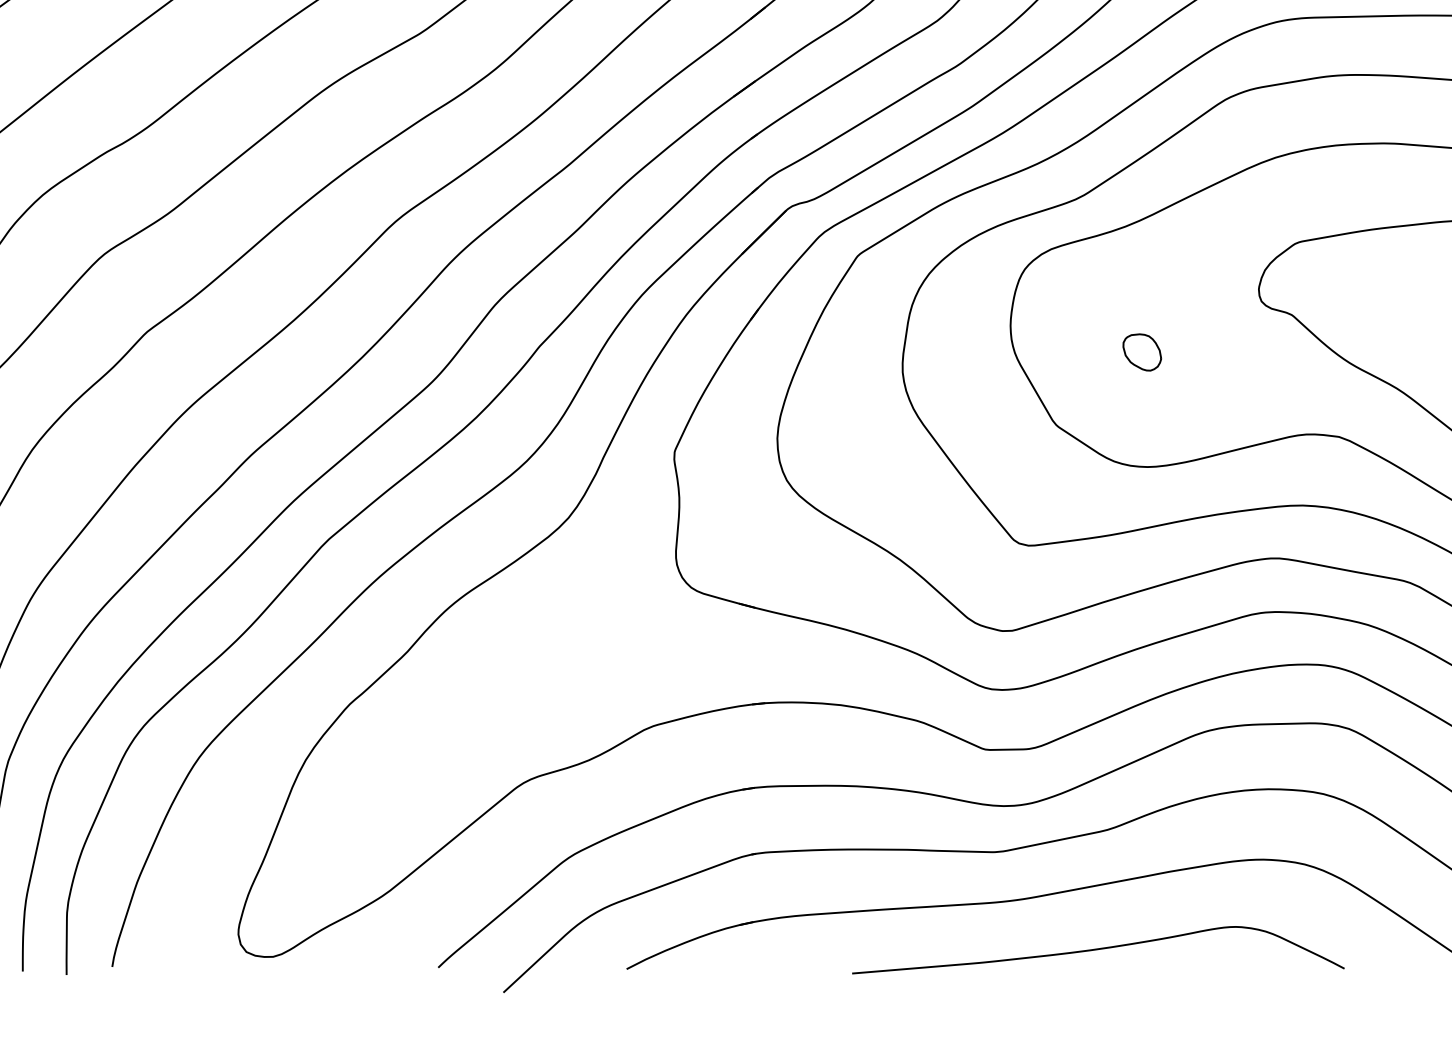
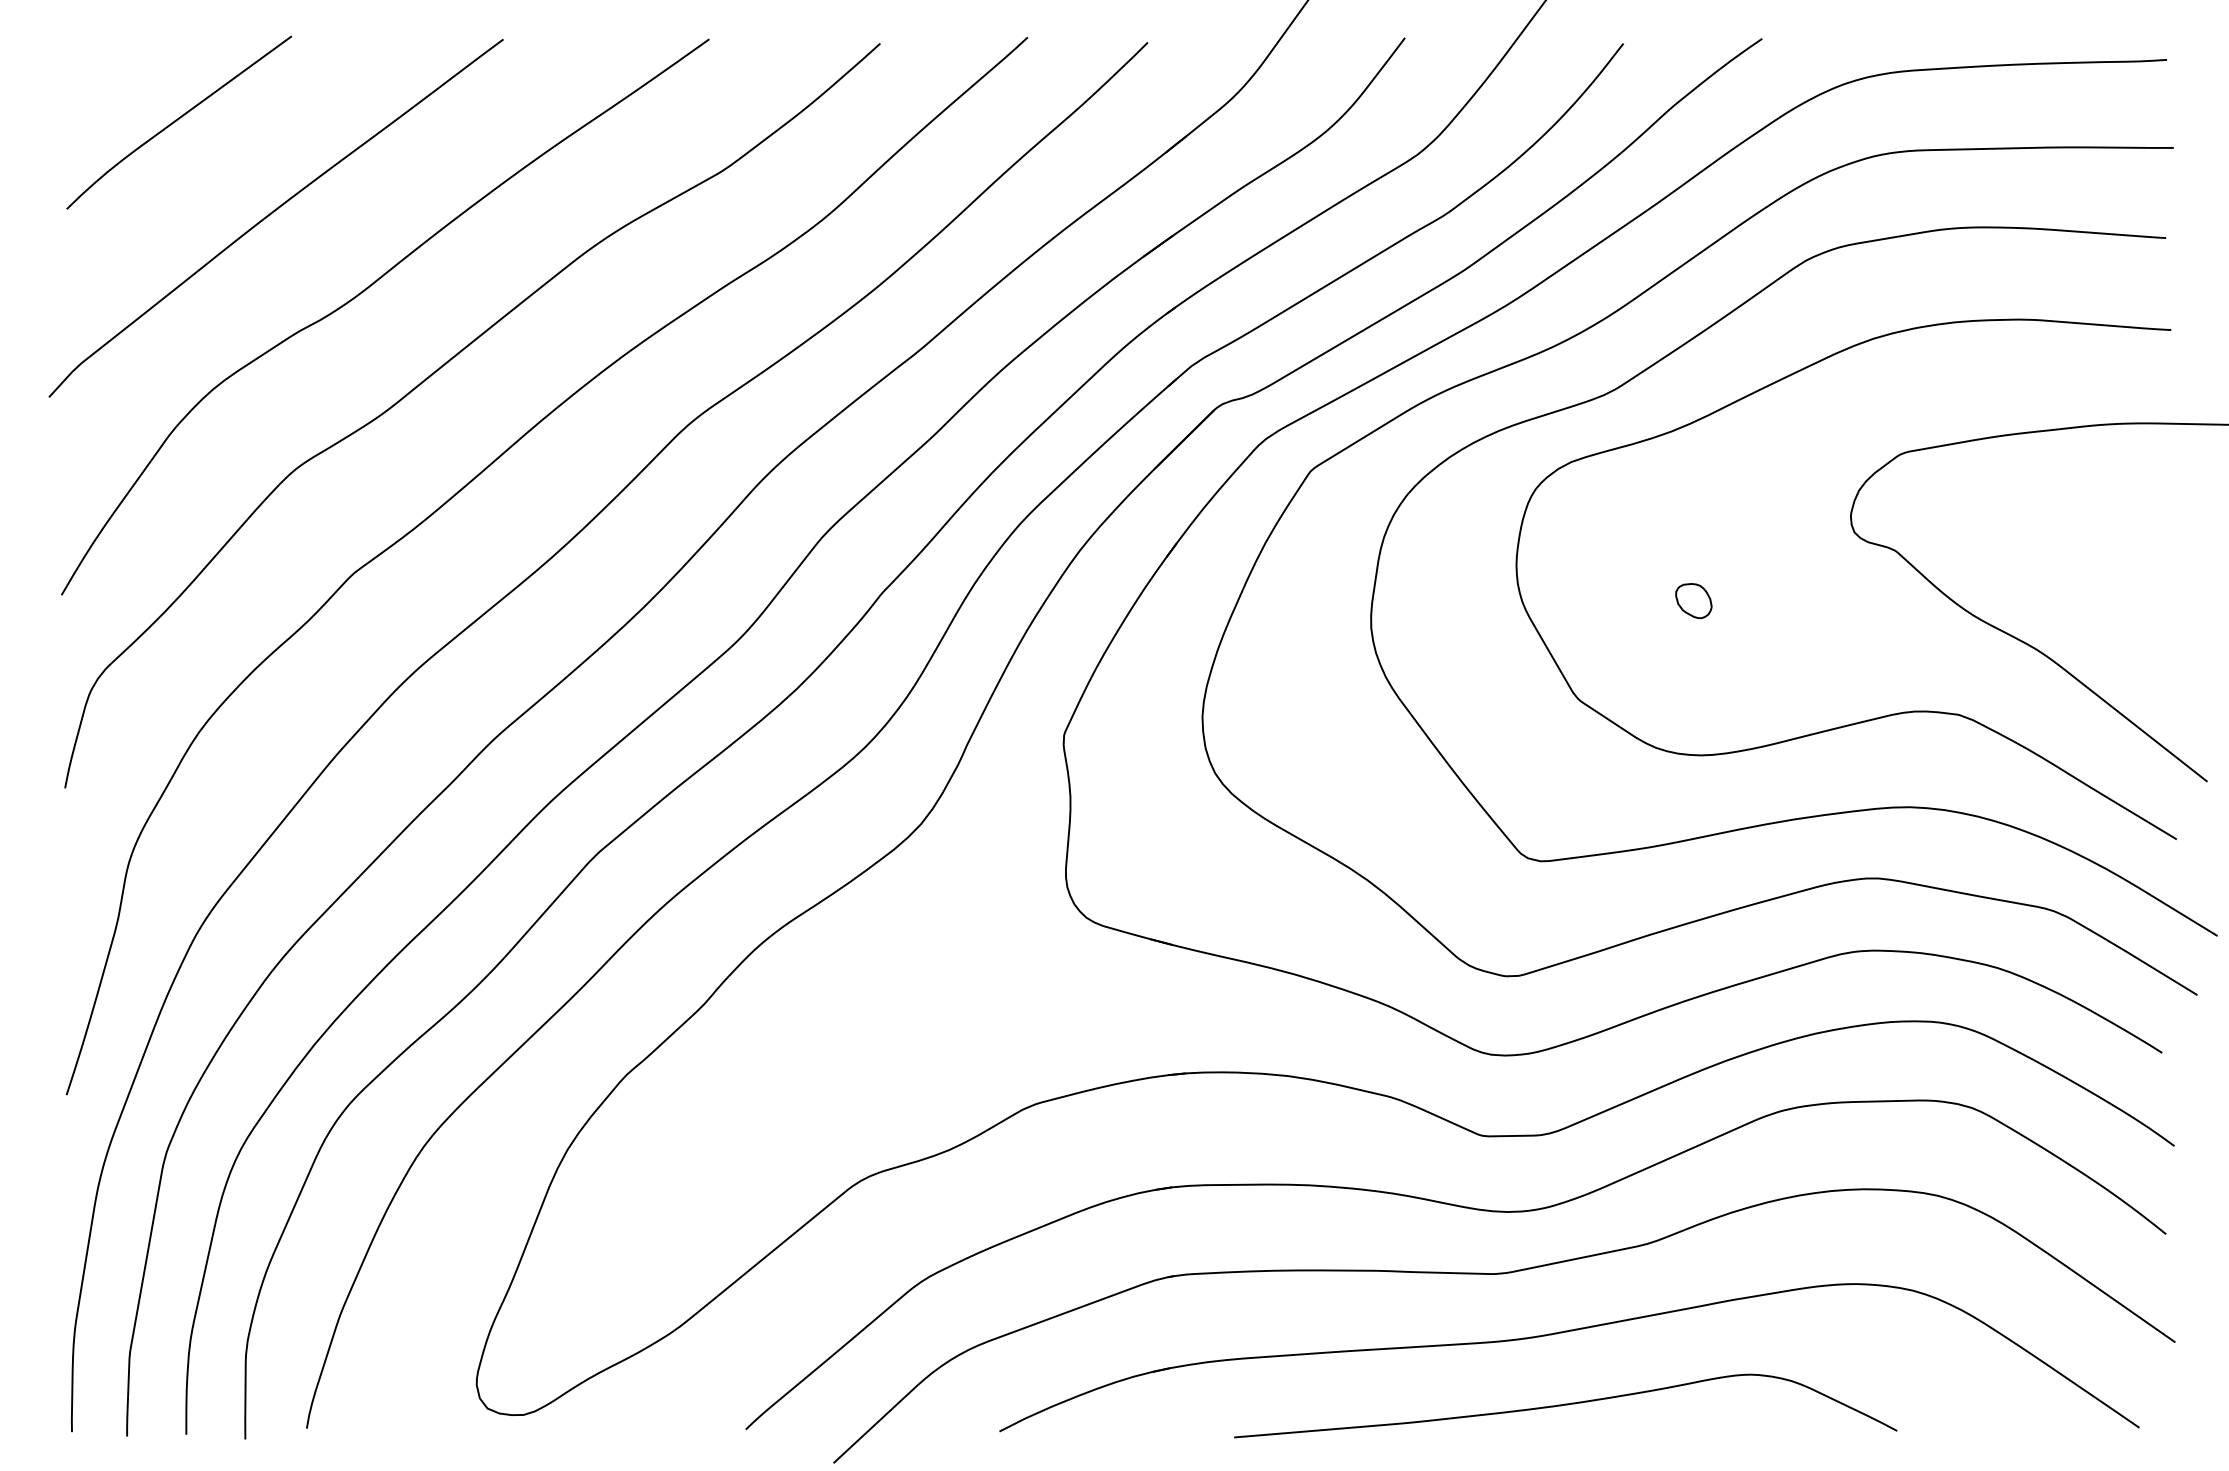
part: (1142, 352) -> (1693, 600), size x0.7
curve: (1098, 949) -> (1565, 1405), moved

